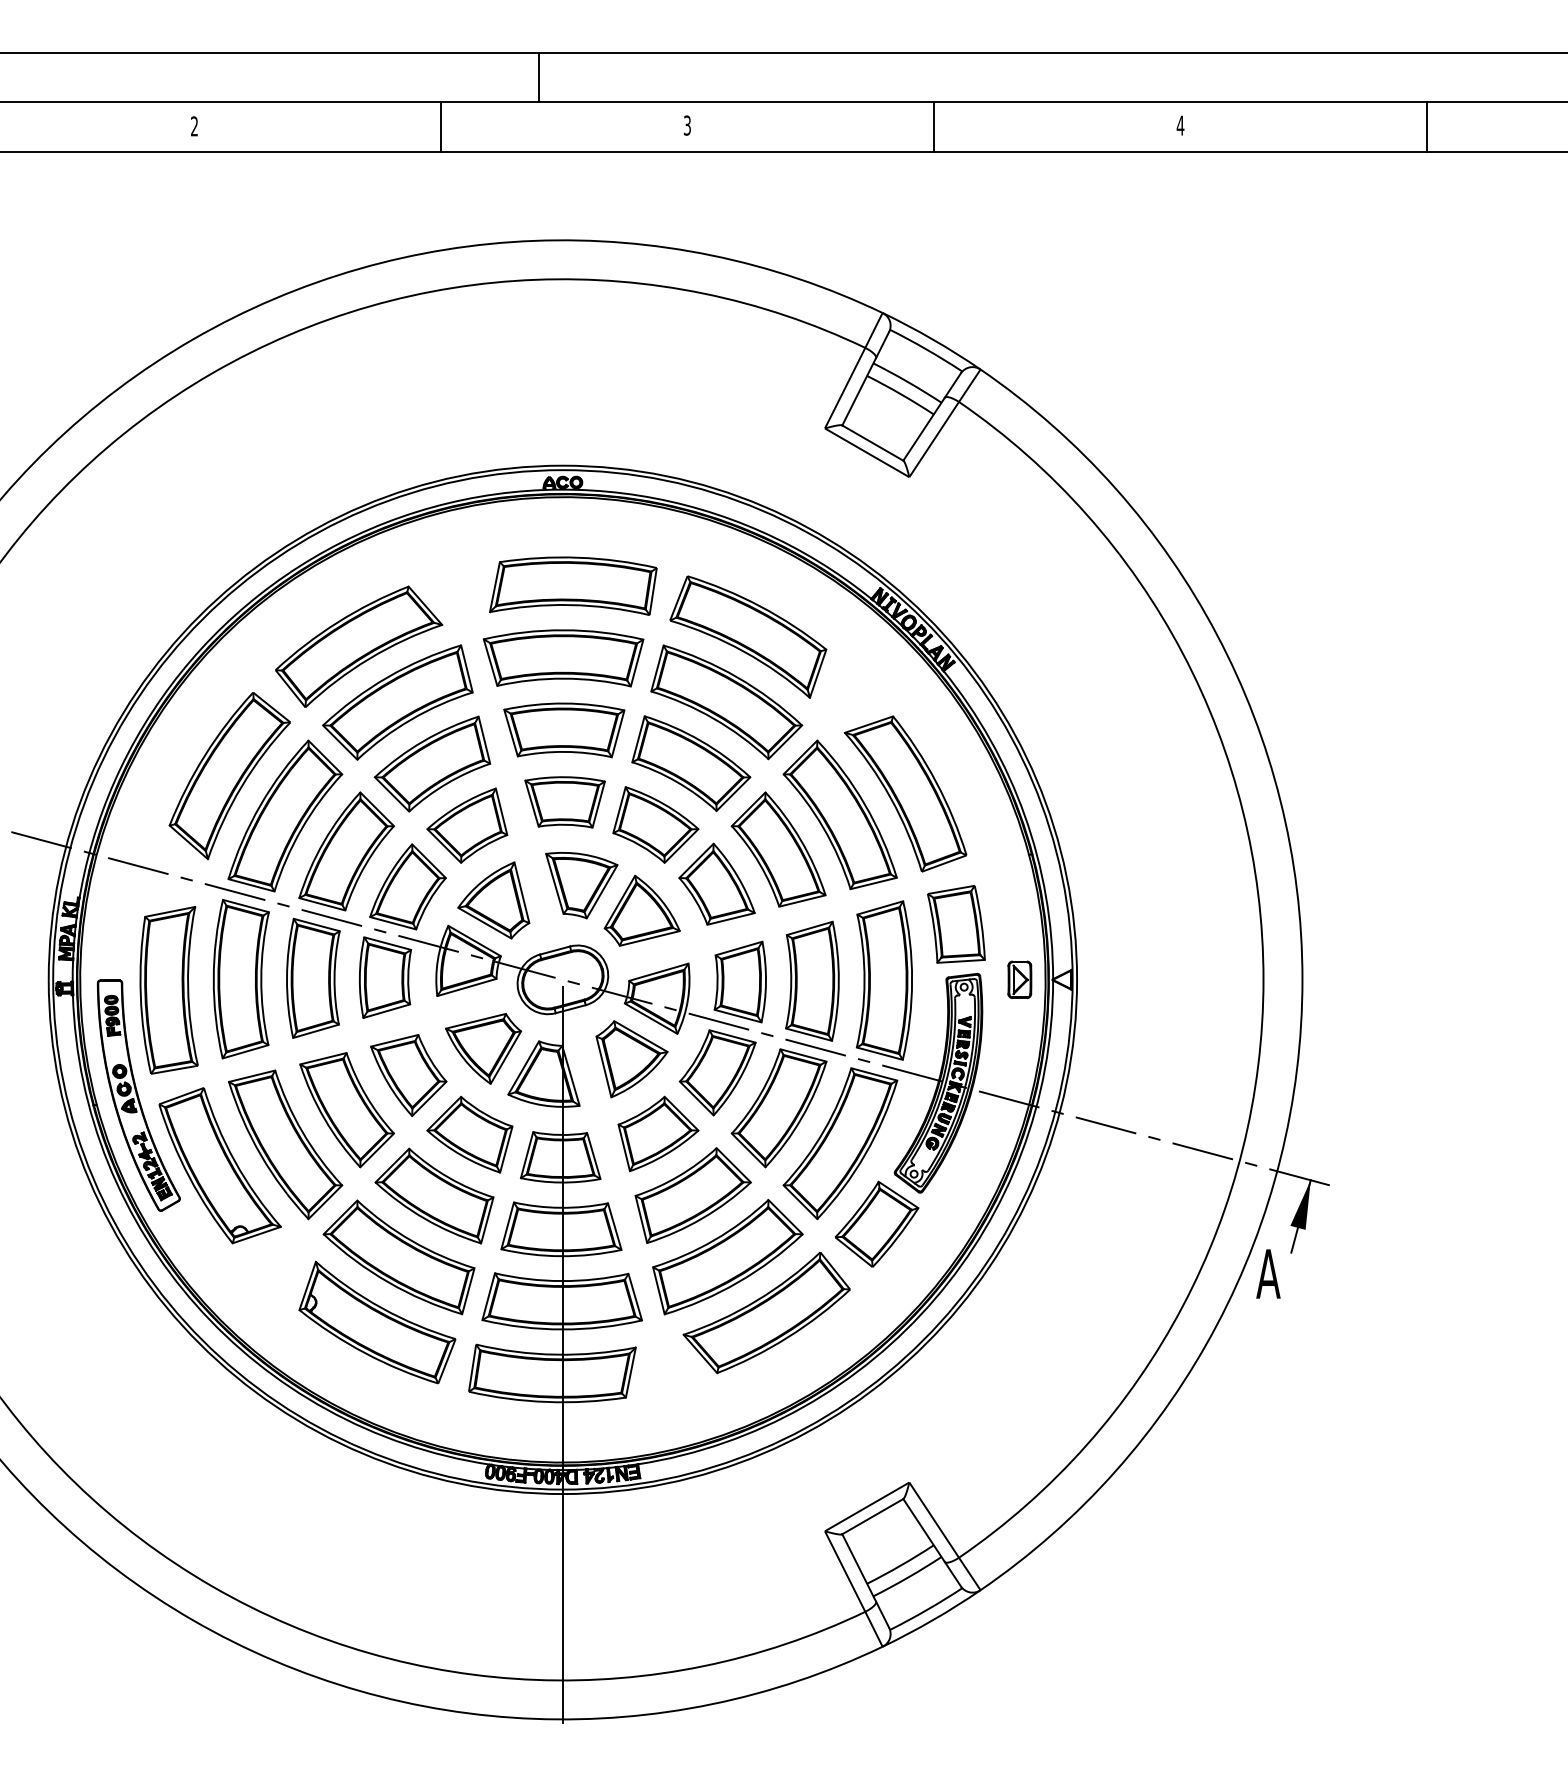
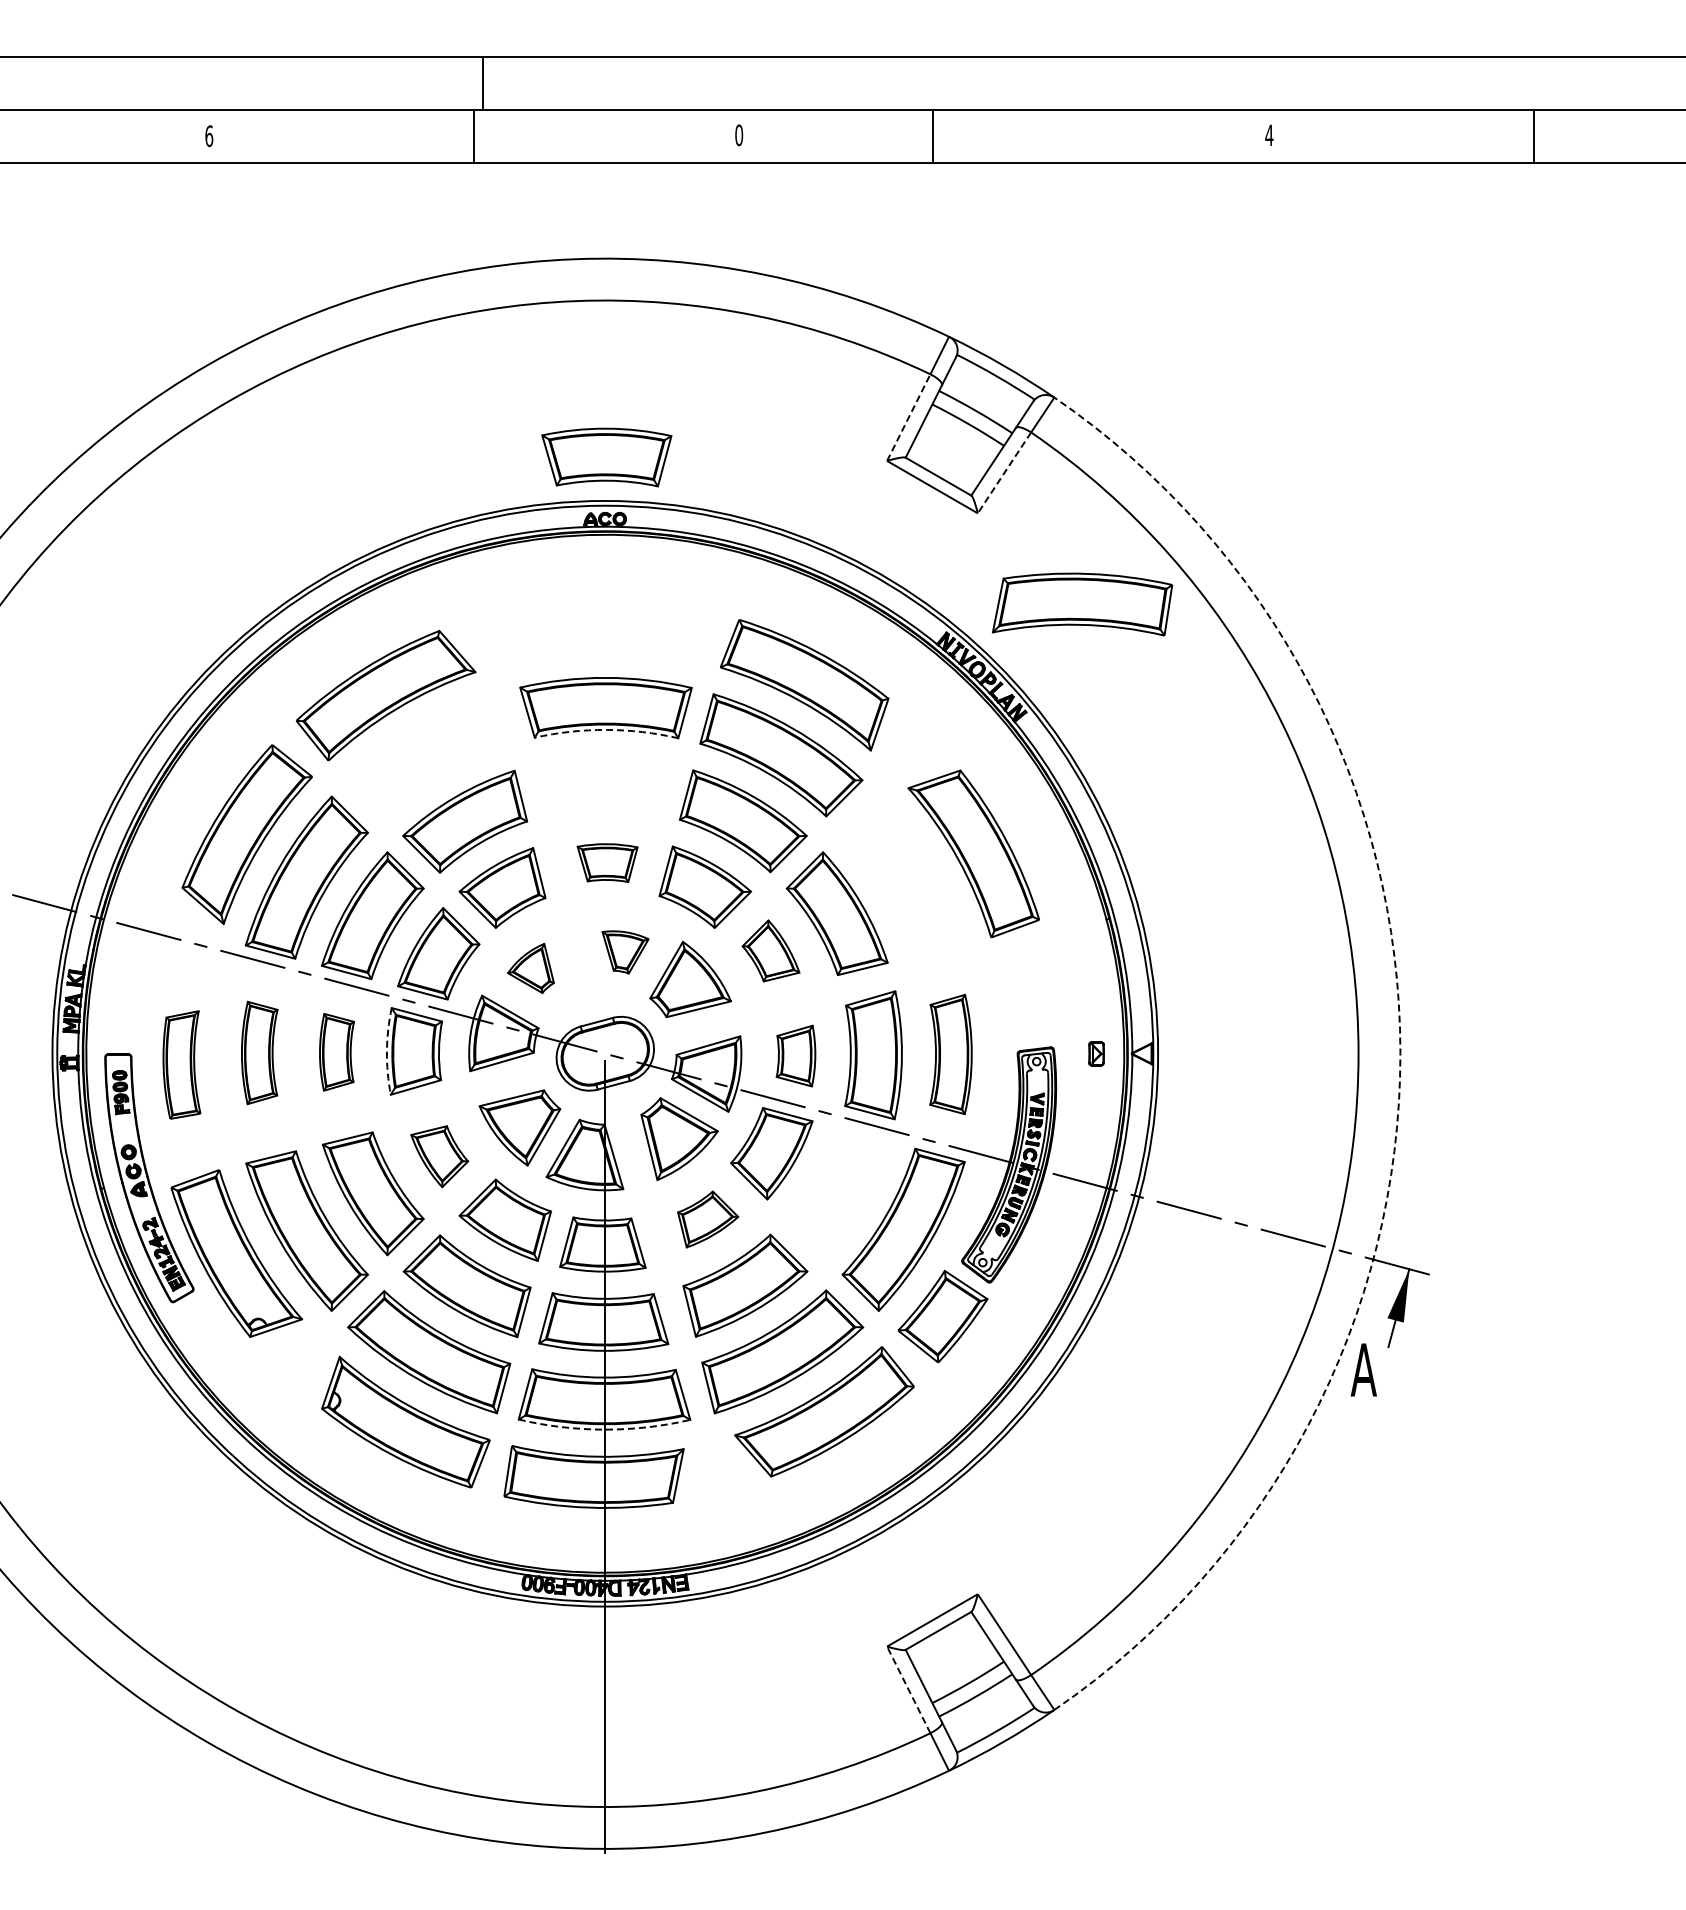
line: (538, 77) -> (482, 83), moved
text: (687, 125) -> (739, 135), 3 -> 0
text: (194, 126) -> (209, 136), 2 -> 6
line: (934, 126) -> (933, 136), moved
line: (844, 388) -> (908, 417), solid -> dashed
line: (934, 440) -> (1004, 473), solid -> dashed
part: (573, 586) -> (1082, 604), moved
arc: (564, 678) -> (606, 729), solid -> dashed
part: (397, 702) -> (427, 755), removed
part: (564, 730) -> (606, 457), moved
part: (564, 802) -> (607, 863), size x0.7
part: (840, 814) -> (903, 876), removed
part: (716, 883) -> (770, 950), size x0.7
part: (581, 885) -> (625, 952), size x0.6
part: (493, 900) -> (530, 968), size x0.6
part: (956, 923) -> (1028, 993), removed
arc: (359, 977) -> (386, 1051), solid -> dashed
part: (241, 978) -> (259, 1052), size x0.6
part: (312, 978) -> (336, 1052), size x0.6
part: (1019, 979) -> (1096, 1053), size x0.6
arc: (1302, 979) -> (1400, 1053), solid -> dashed
part: (883, 980) -> (950, 1054), size x0.7
part: (739, 981) -> (795, 1055), size x0.7
part: (168, 989) -> (181, 1064), size x0.6
part: (408, 1075) -> (439, 1156), size x0.7
part: (778, 1107) -> (837, 1191), removed
part: (658, 1134) -> (708, 1219), size x0.7
arc: (562, 1329) -> (604, 1429), solid -> dashed
line: (844, 1571) -> (908, 1689), solid -> dashed

